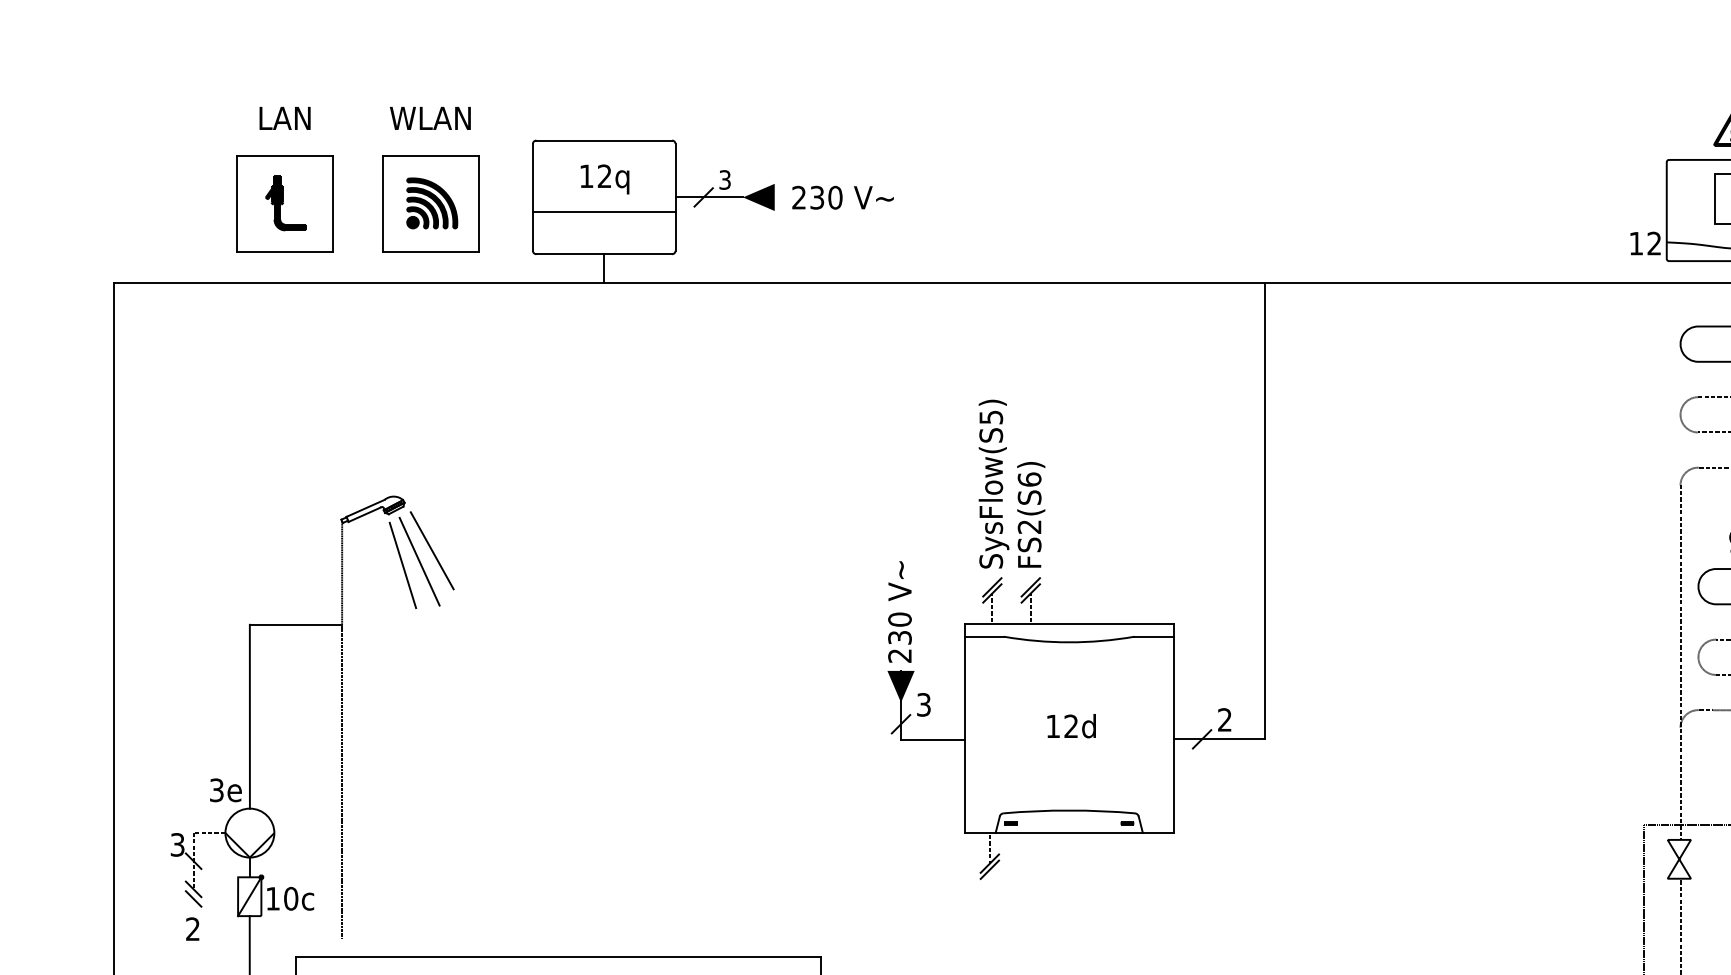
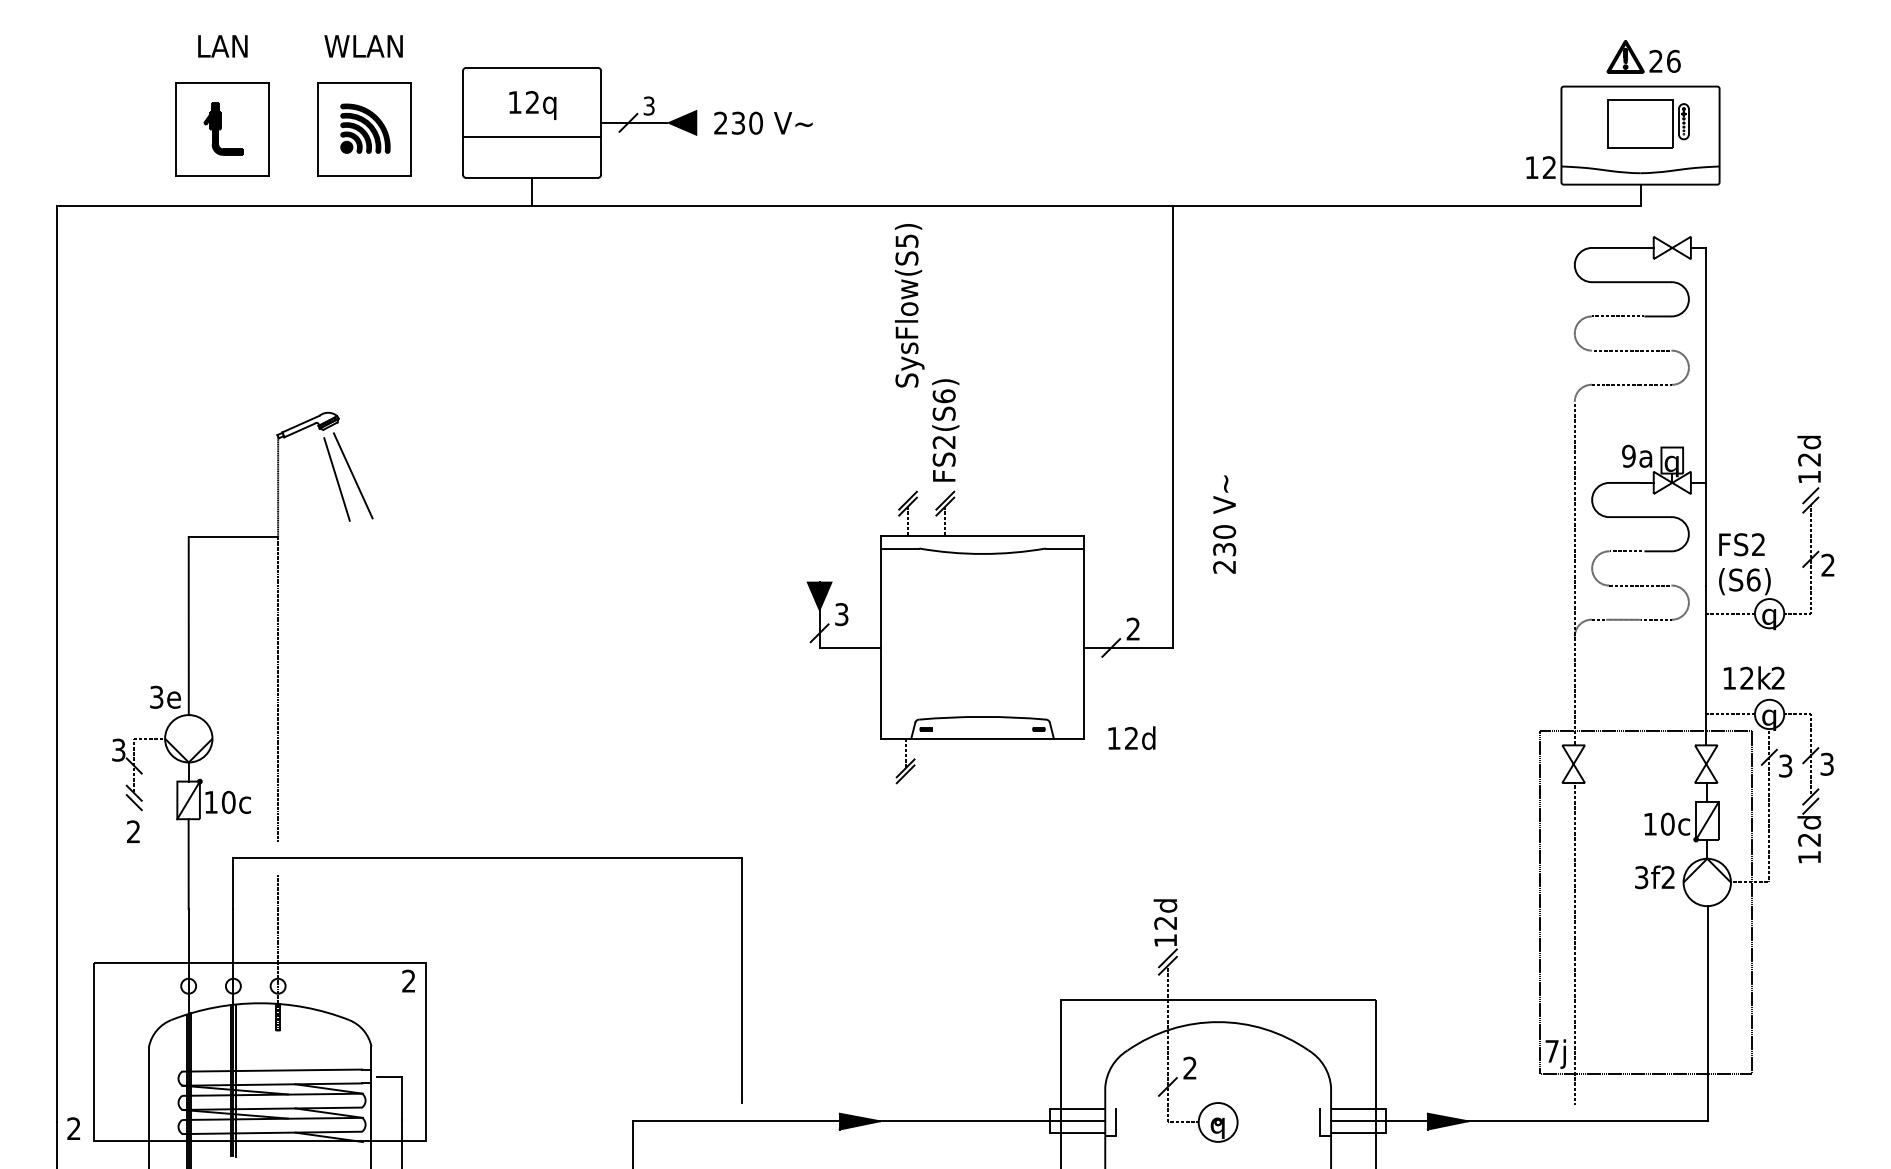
text: (993, 483) -> (909, 305), moved
line: (432, 549) -> (365, 464), removed
text: (899, 611) -> (1224, 524), moved
text: (1071, 725) -> (1131, 737), moved

